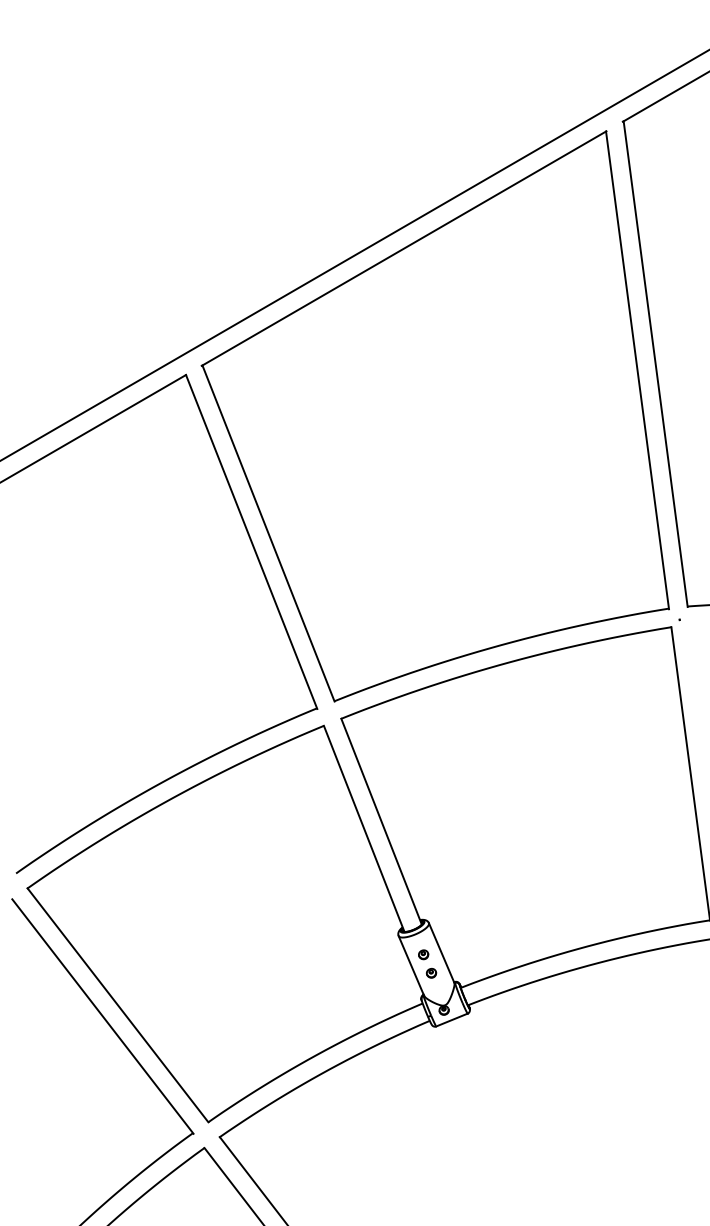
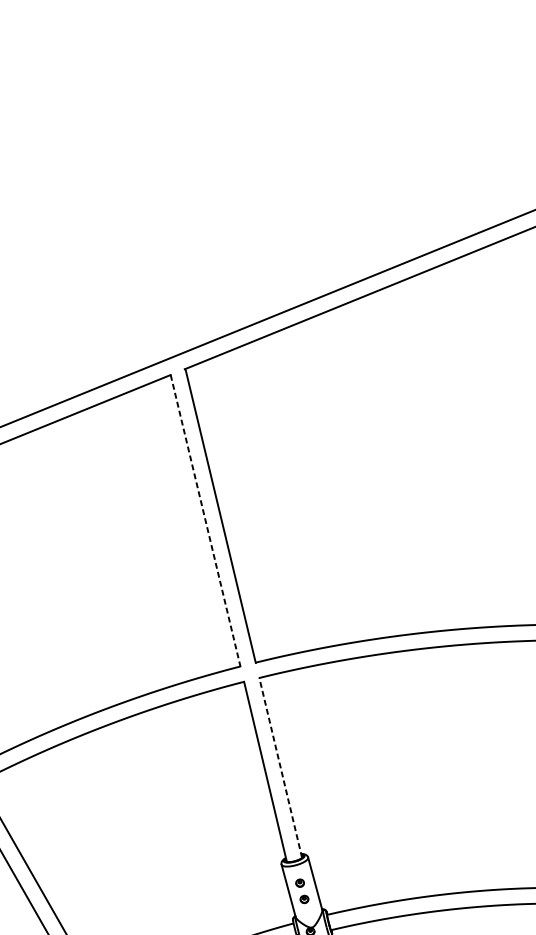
line: (251, 542) -> (205, 521), solid -> dashed
line: (381, 821) -> (280, 767), solid -> dashed

